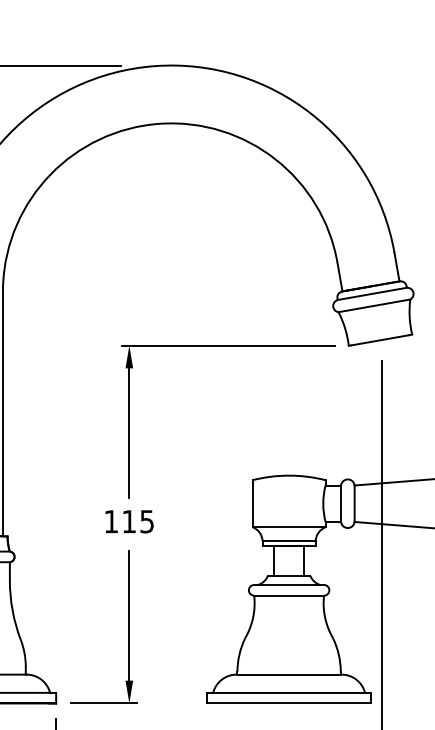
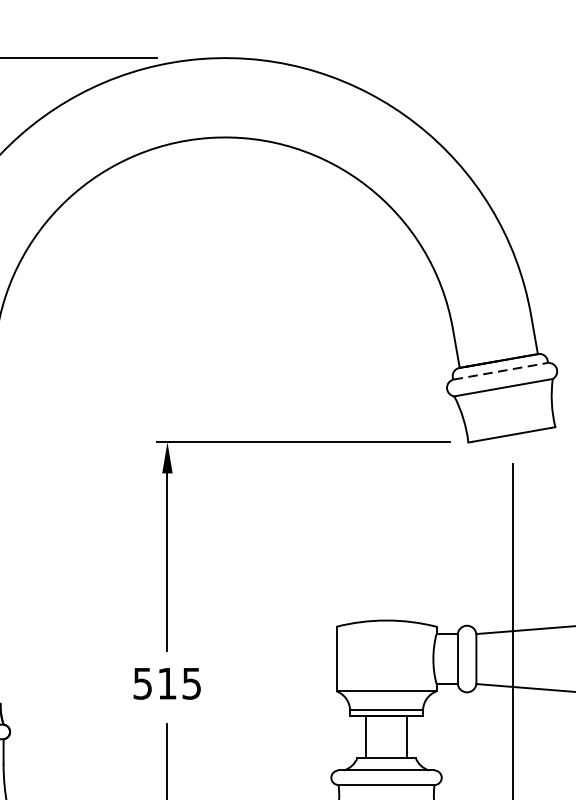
line: (372, 293) -> (500, 370), solid -> dashed
text: (110, 521) -> (141, 683), 115 -> 515

